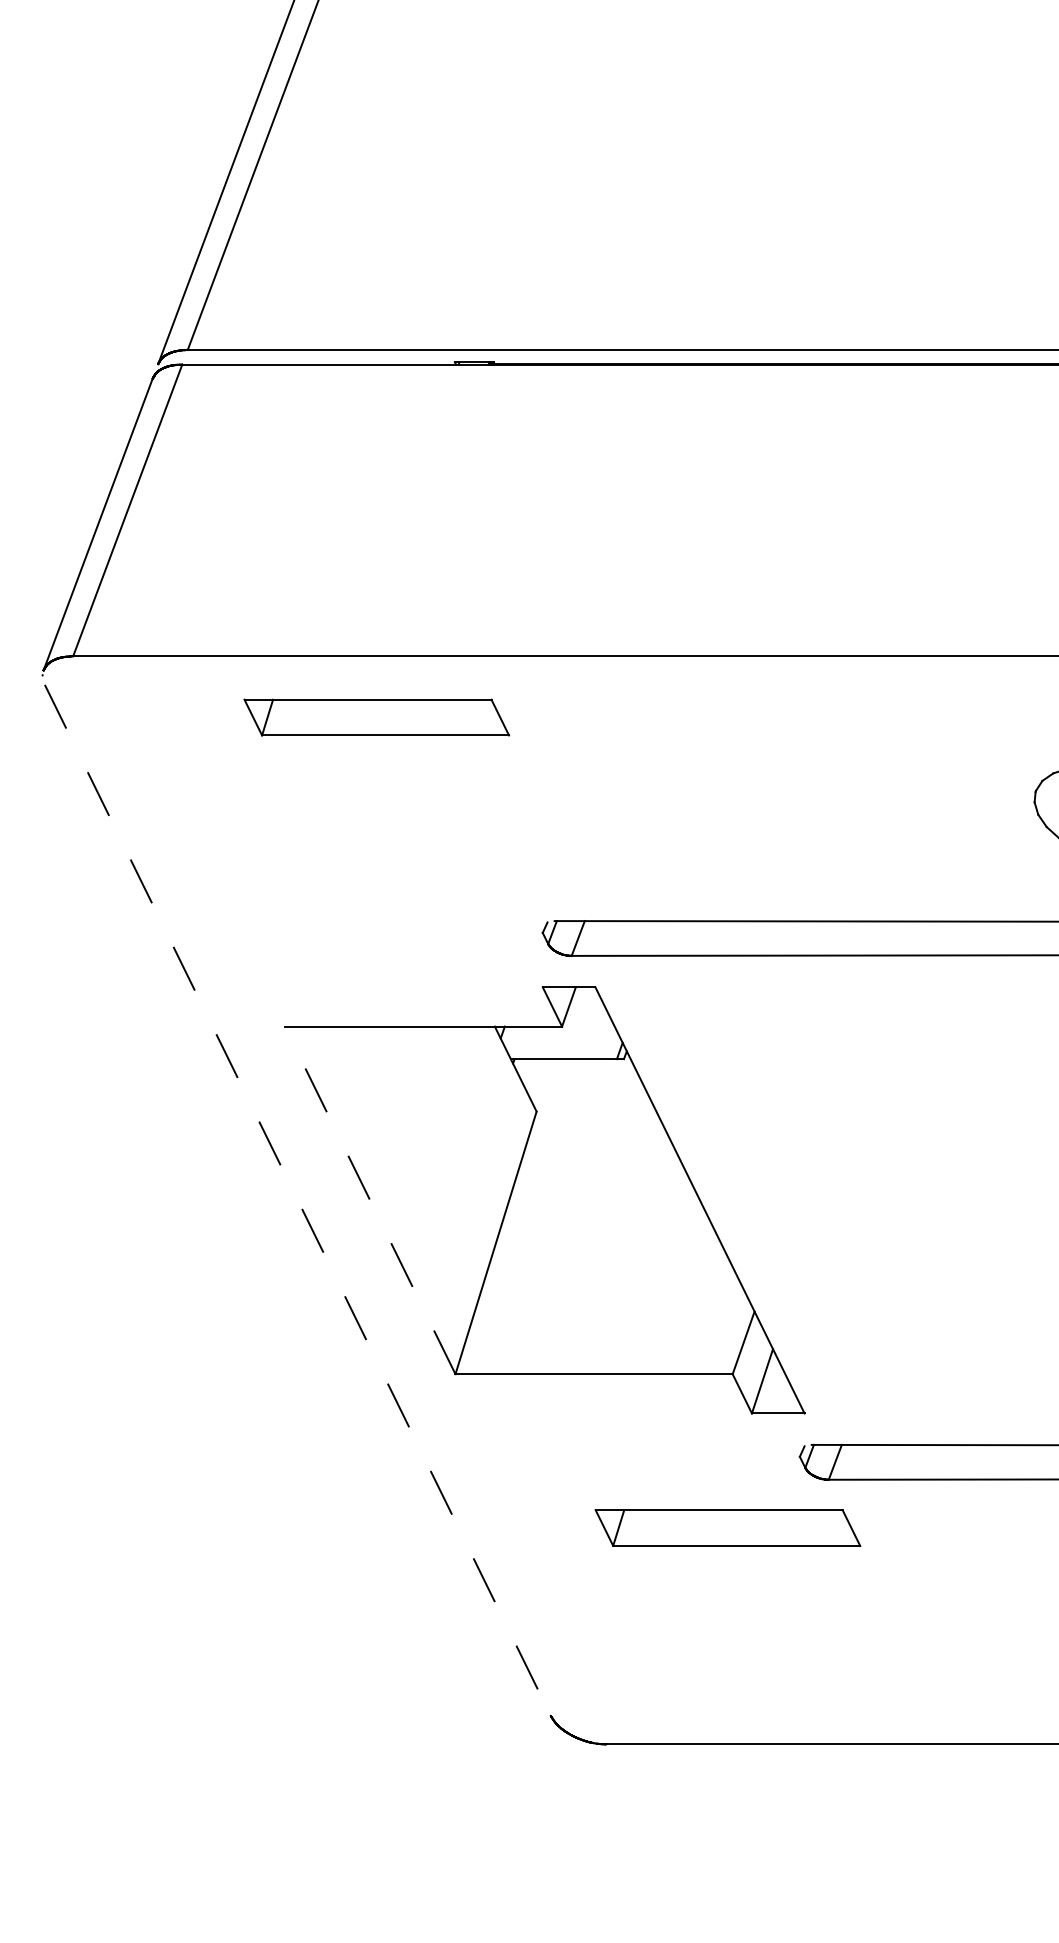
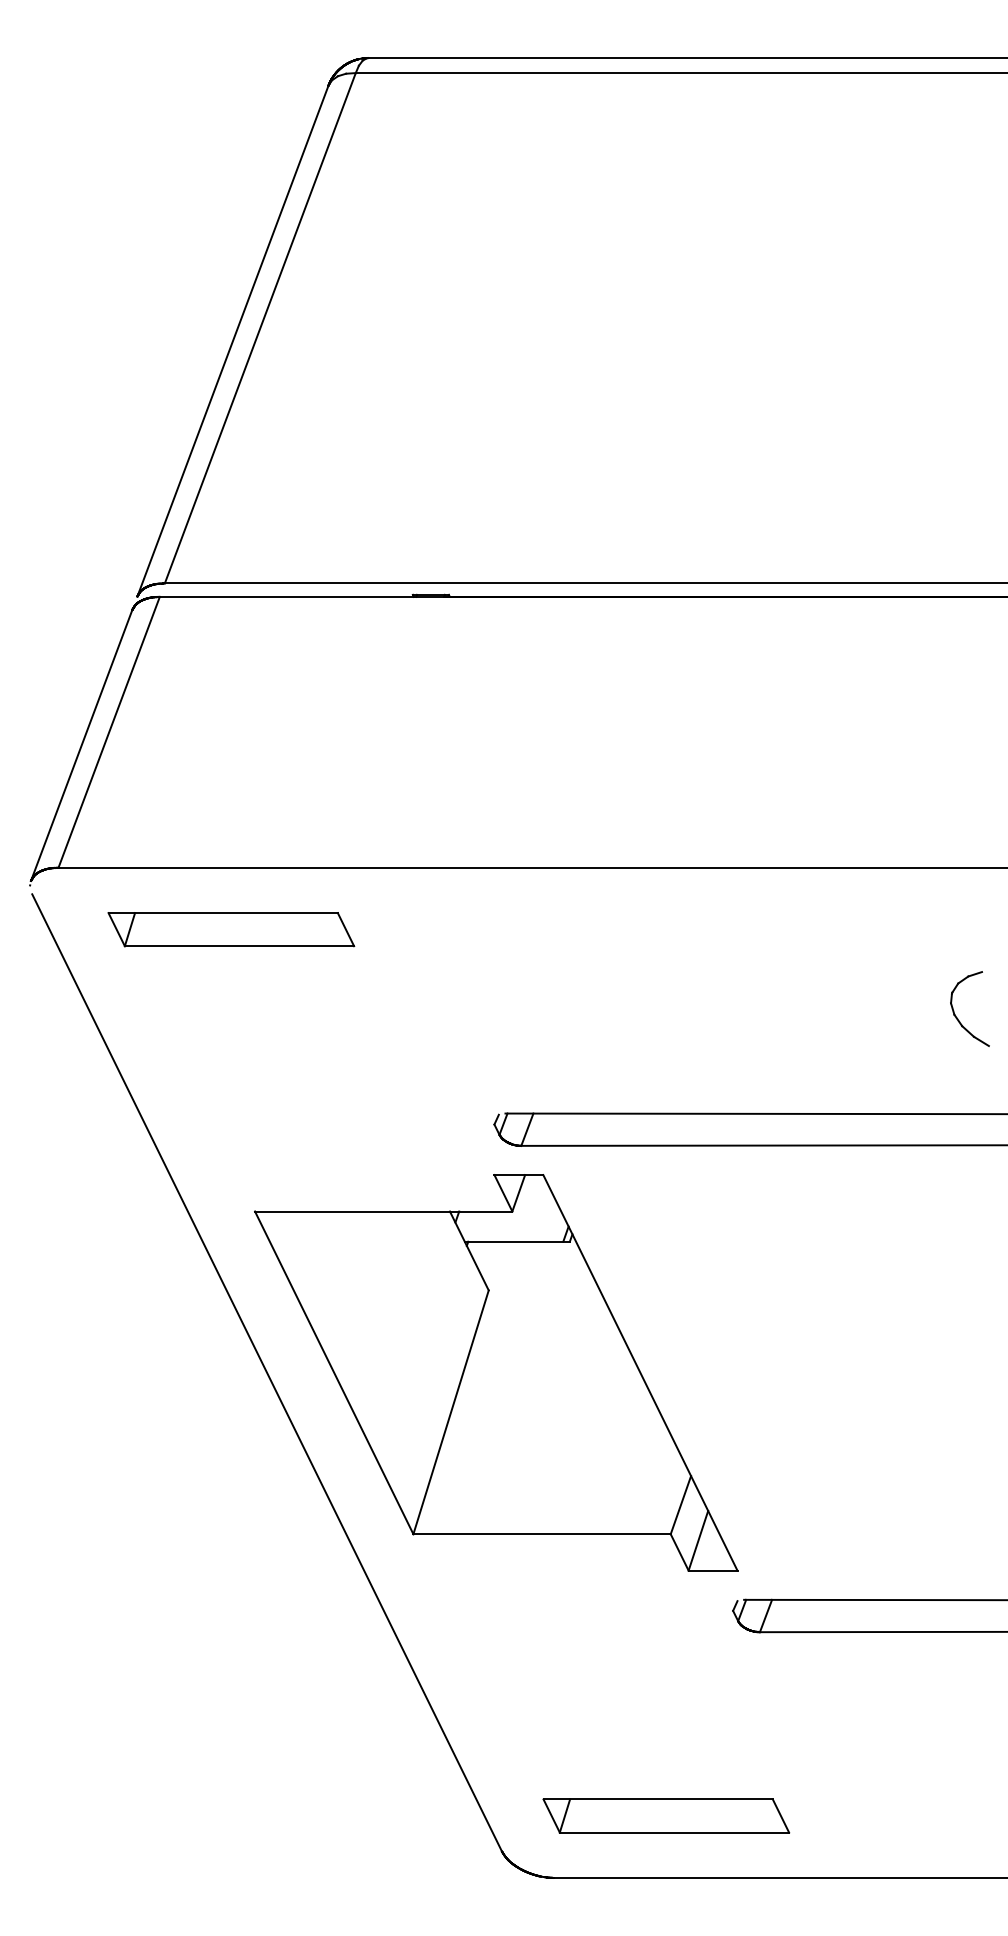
part: (376, 717) -> (231, 929), moved
line: (370, 1200) -> (334, 1372), dashed -> solid
line: (298, 1201) -> (267, 1373), dashed -> solid
part: (728, 1527) -> (666, 1815), moved

